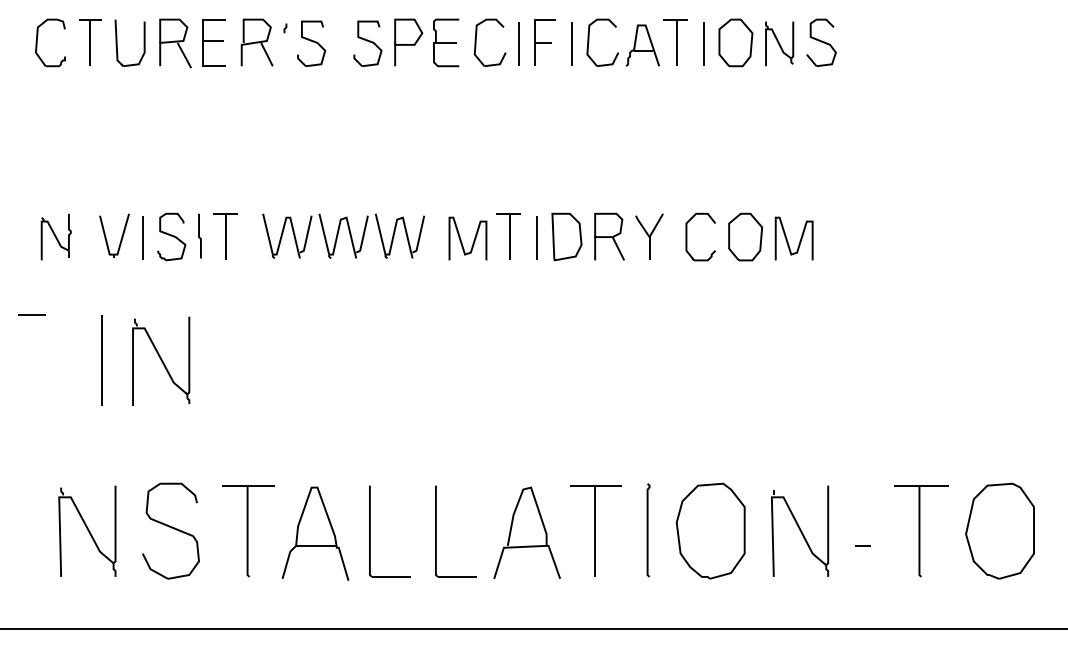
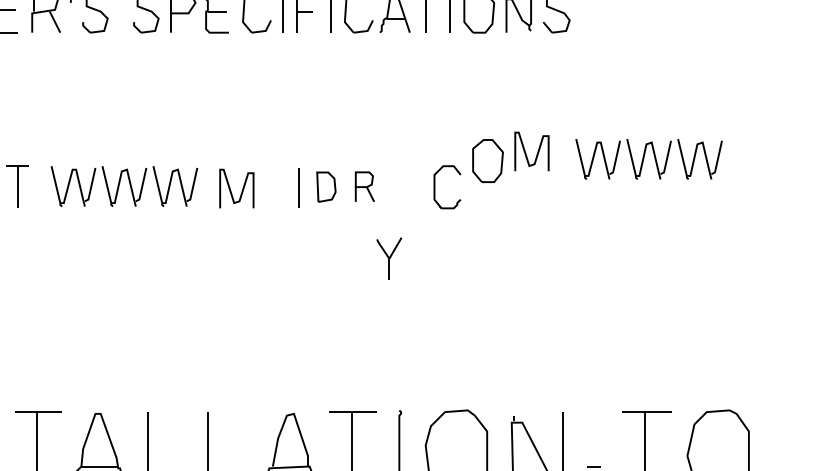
part: (923, 205) -> (648, 158), added
part: (508, 236) -> (273, 186), removed
part: (566, 236) -> (325, 186), size x0.7
part: (609, 236) -> (364, 186), size x0.7
part: (649, 236) -> (389, 258), moved
part: (745, 236) -> (487, 160), moved
curve: (788, 241) -> (526, 154), moved

